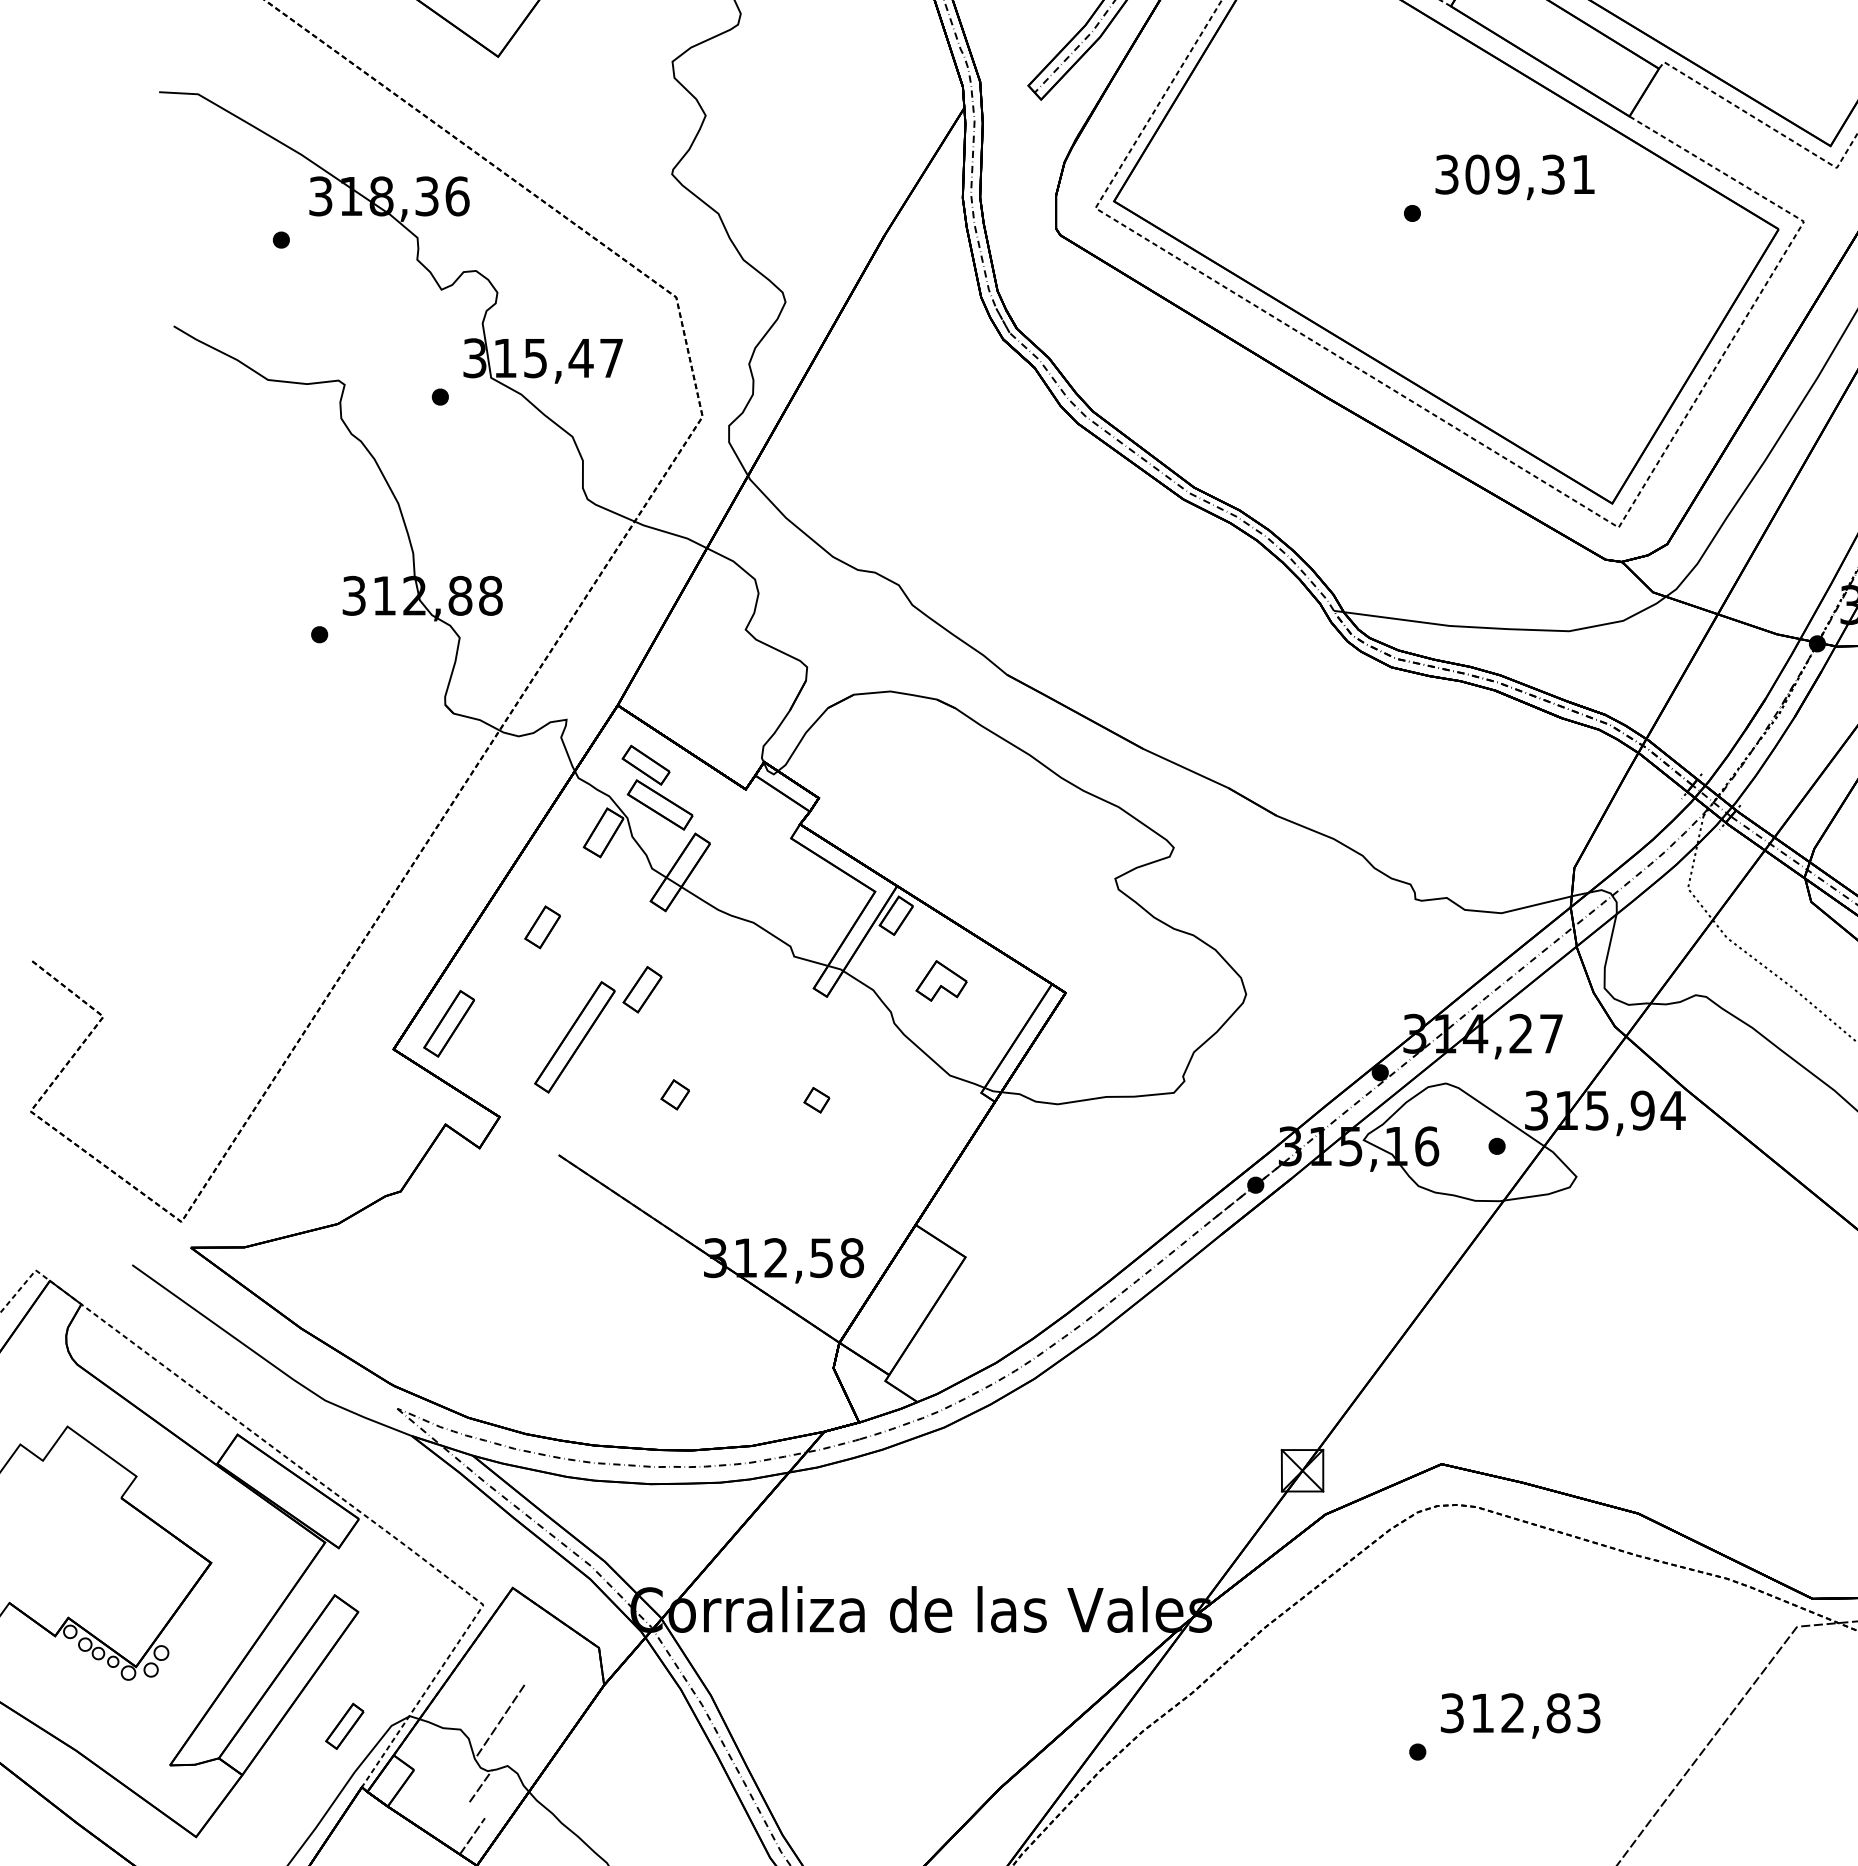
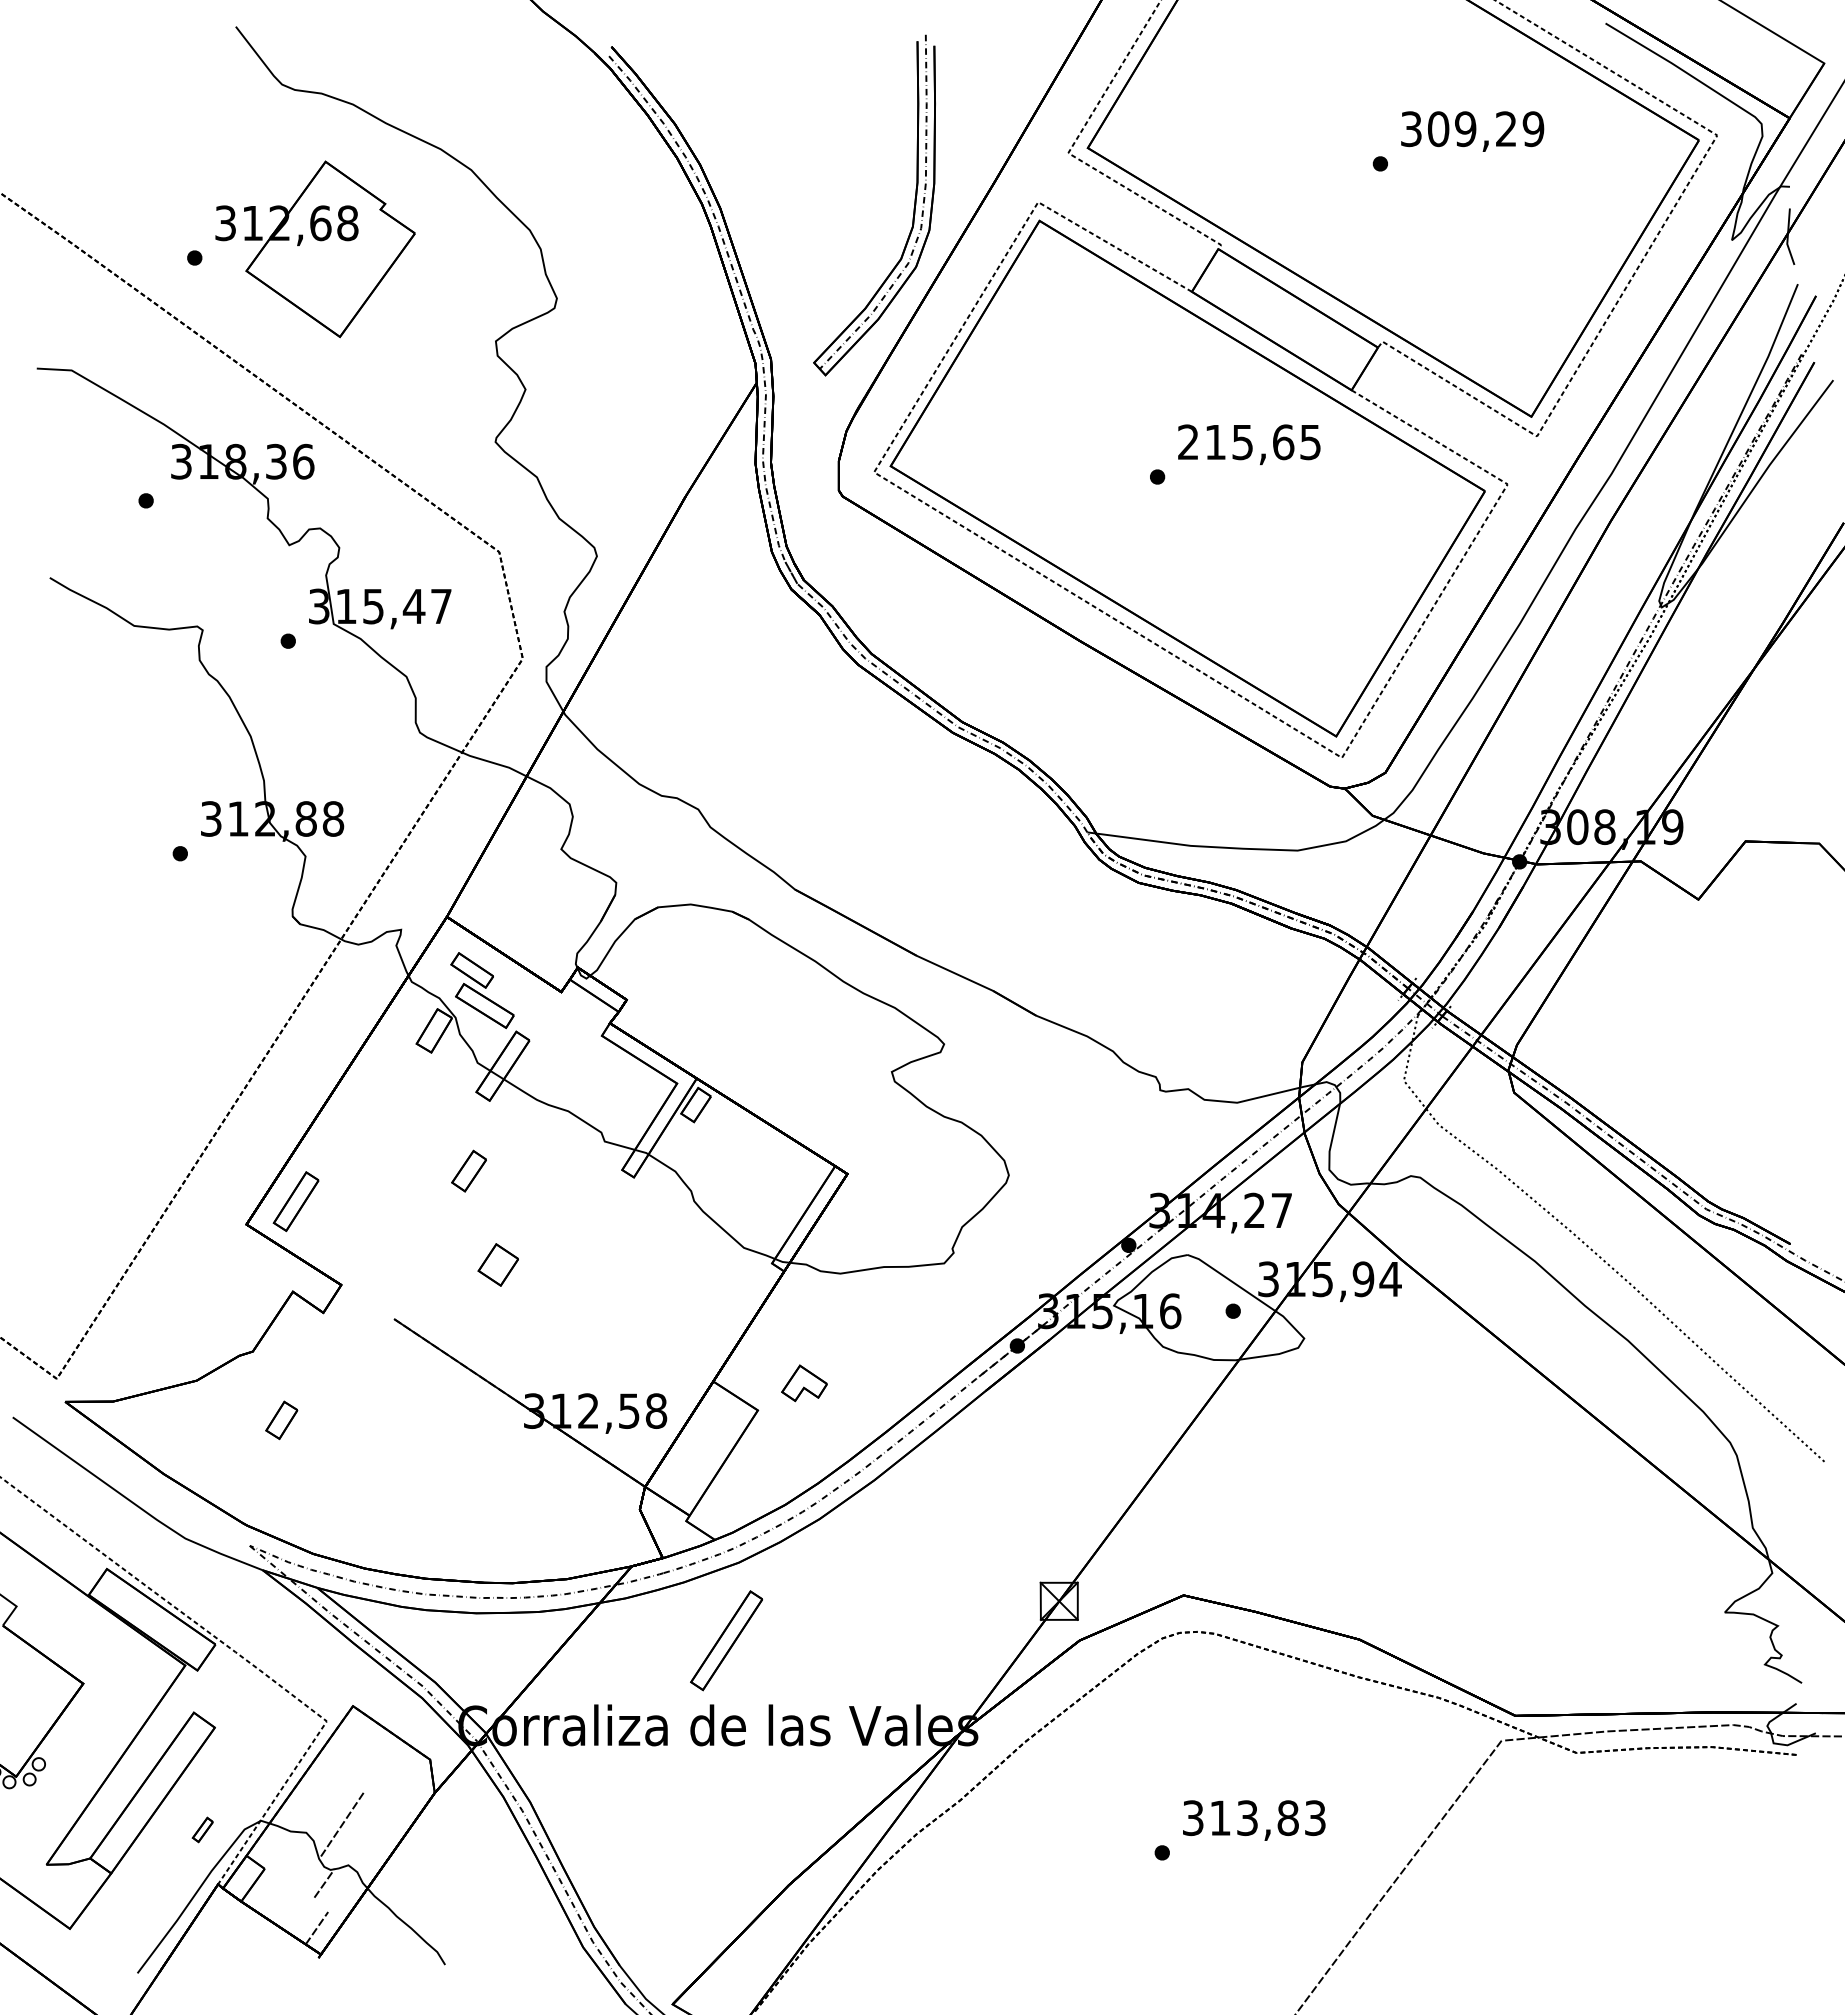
text: (1515, 174) -> (1249, 442), 309,31 -> 215,65
part: (542, 927) -> (281, 1420), moved
part: (941, 981) -> (804, 1383), moved
part: (574, 1037) -> (726, 1640), moved
part: (675, 1095) -> (498, 1265), size x1.6
part: (816, 1100) -> (624, 1270), removed
text: (1513, 1713) -> (1247, 1818), 312,83 -> 313,83
part: (344, 1725) -> (202, 1829), size x0.6

